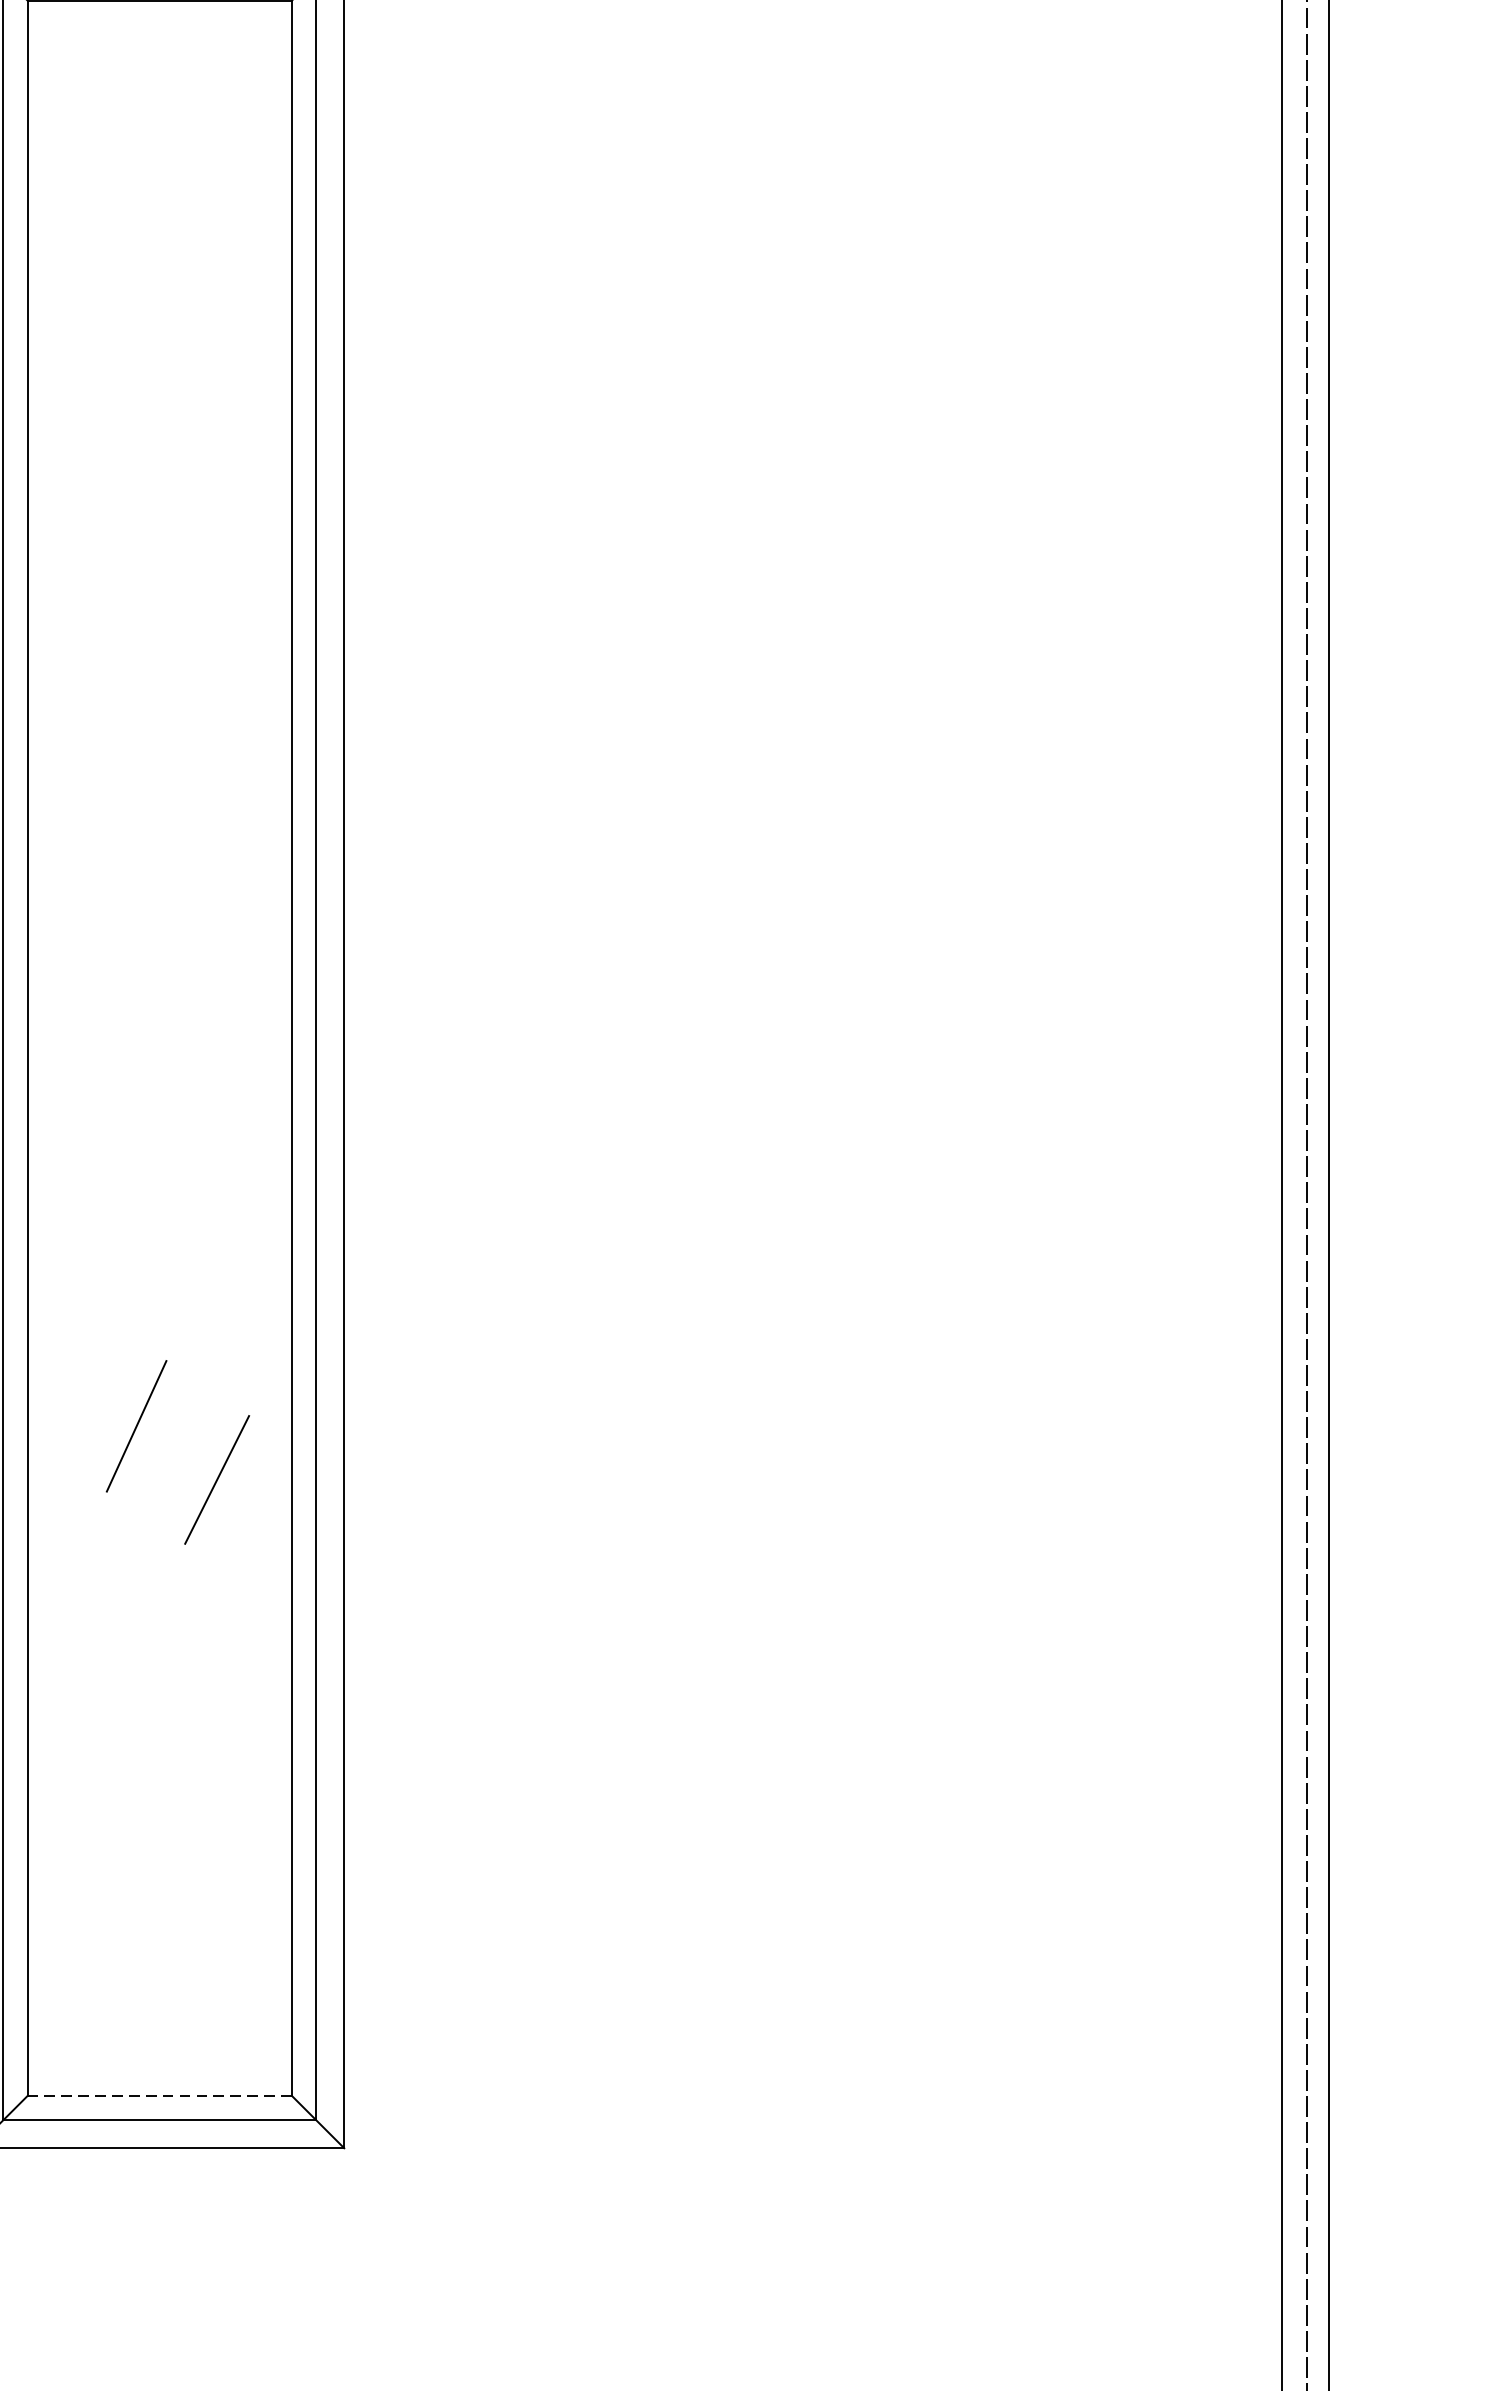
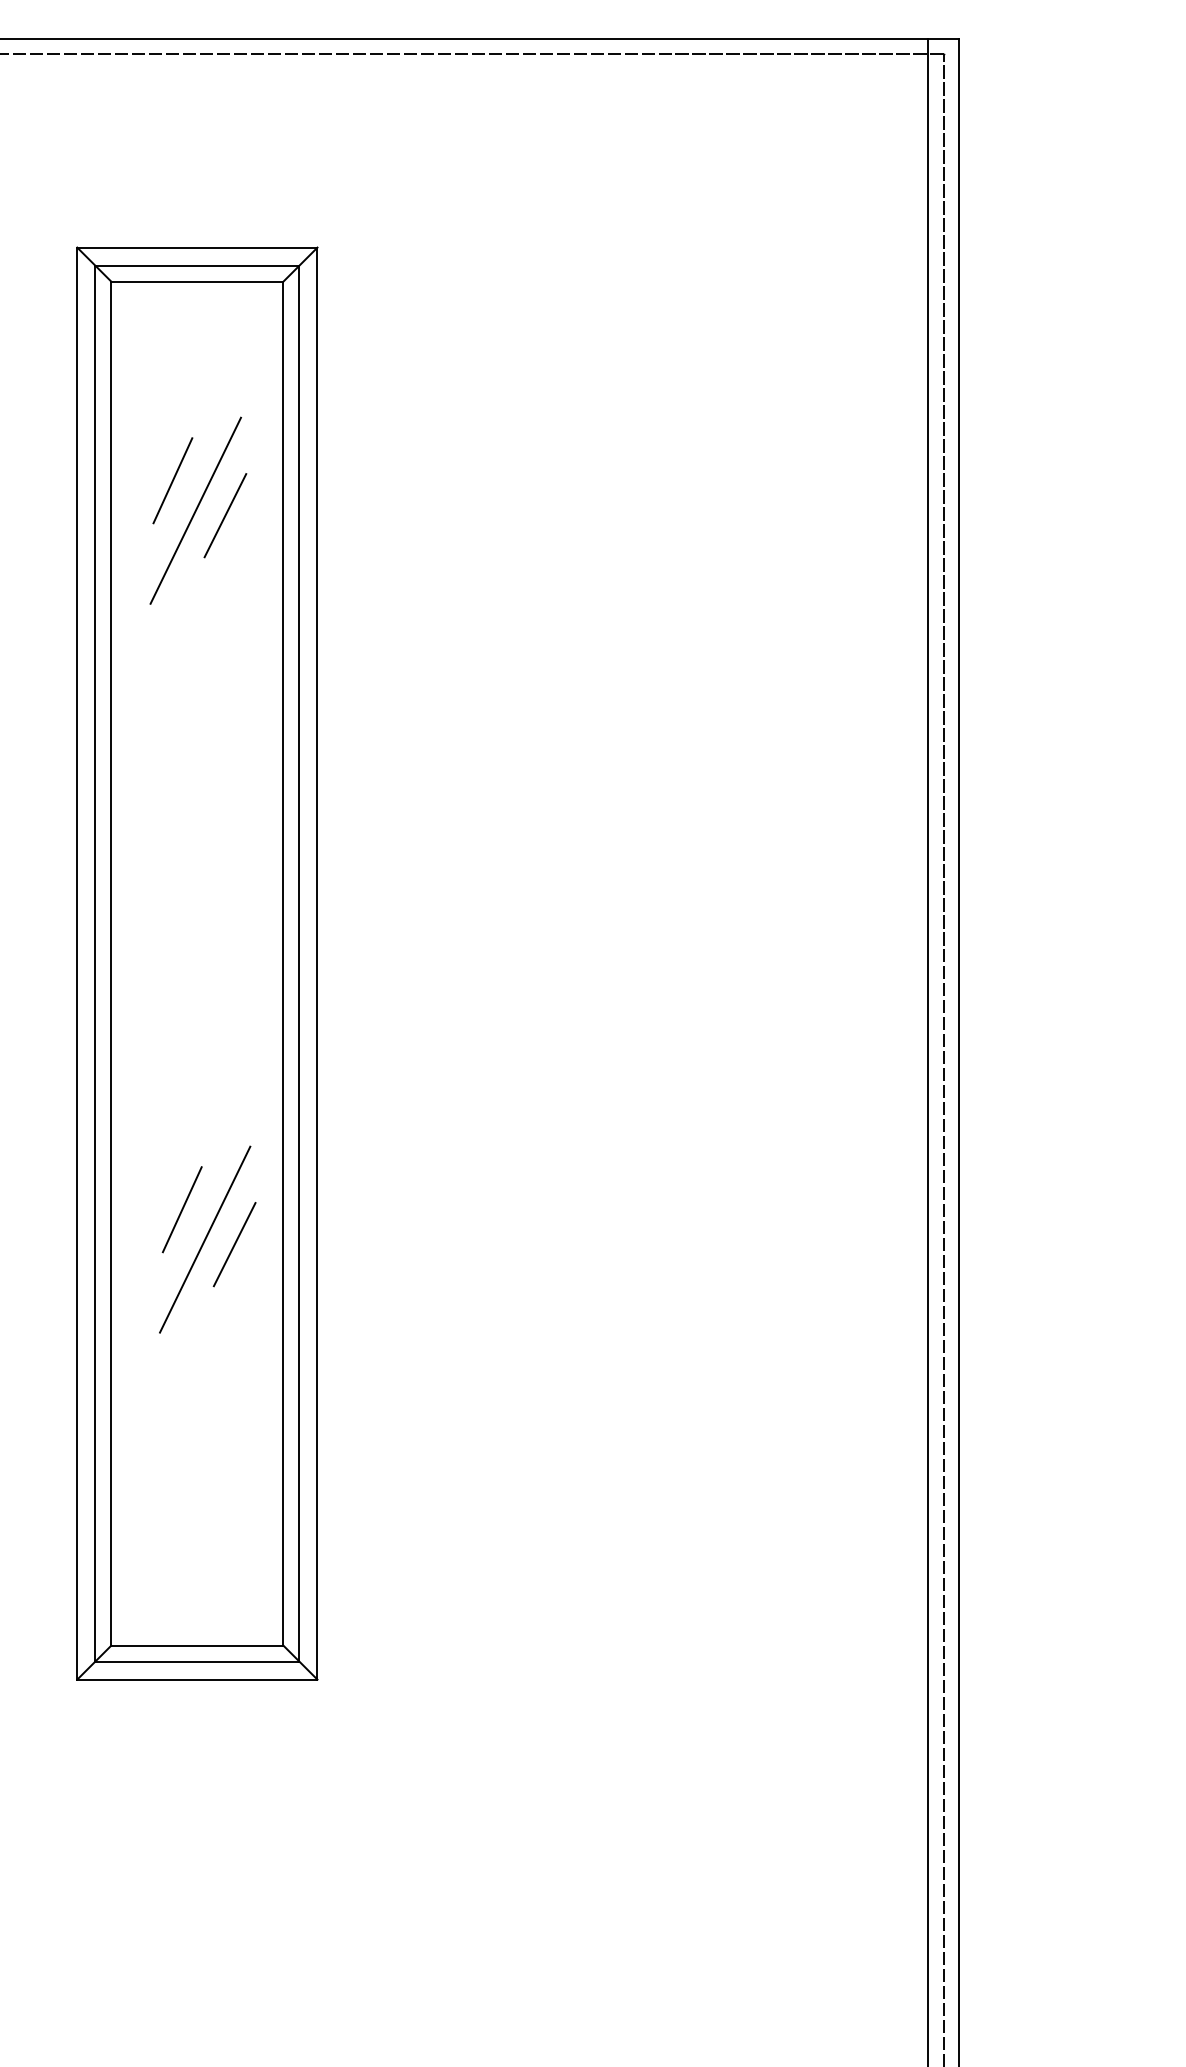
line: (121, 306) -> (172, 480), added
line: (156, 352) -> (195, 510), added
line: (202, 359) -> (225, 515), added
line: (172, 1472) -> (205, 1239), added
line: (159, 2095) -> (197, 1645), dashed -> solid

